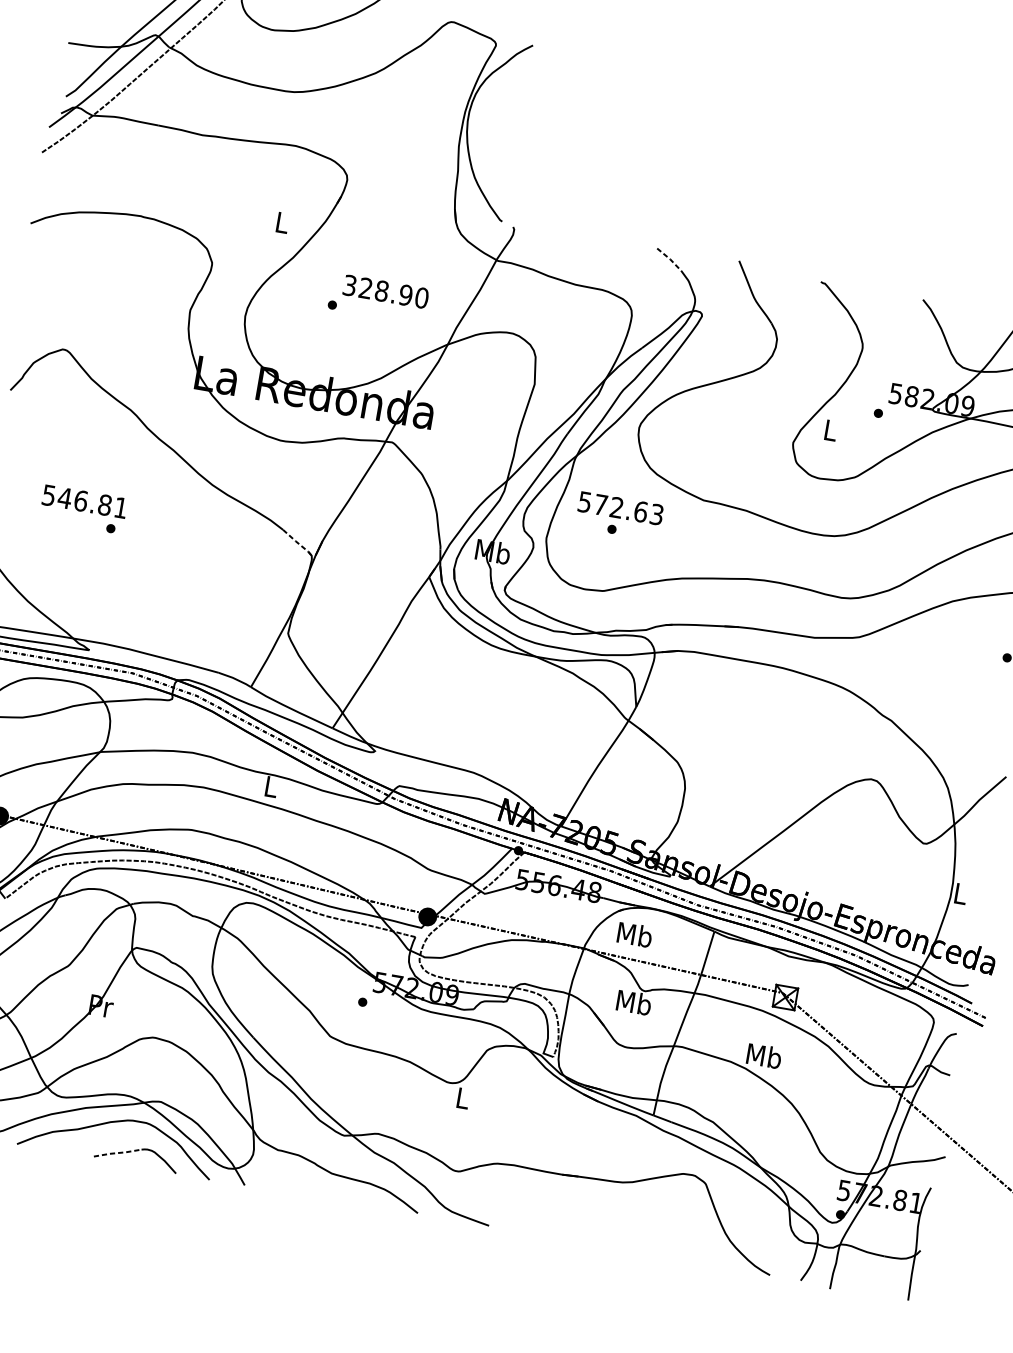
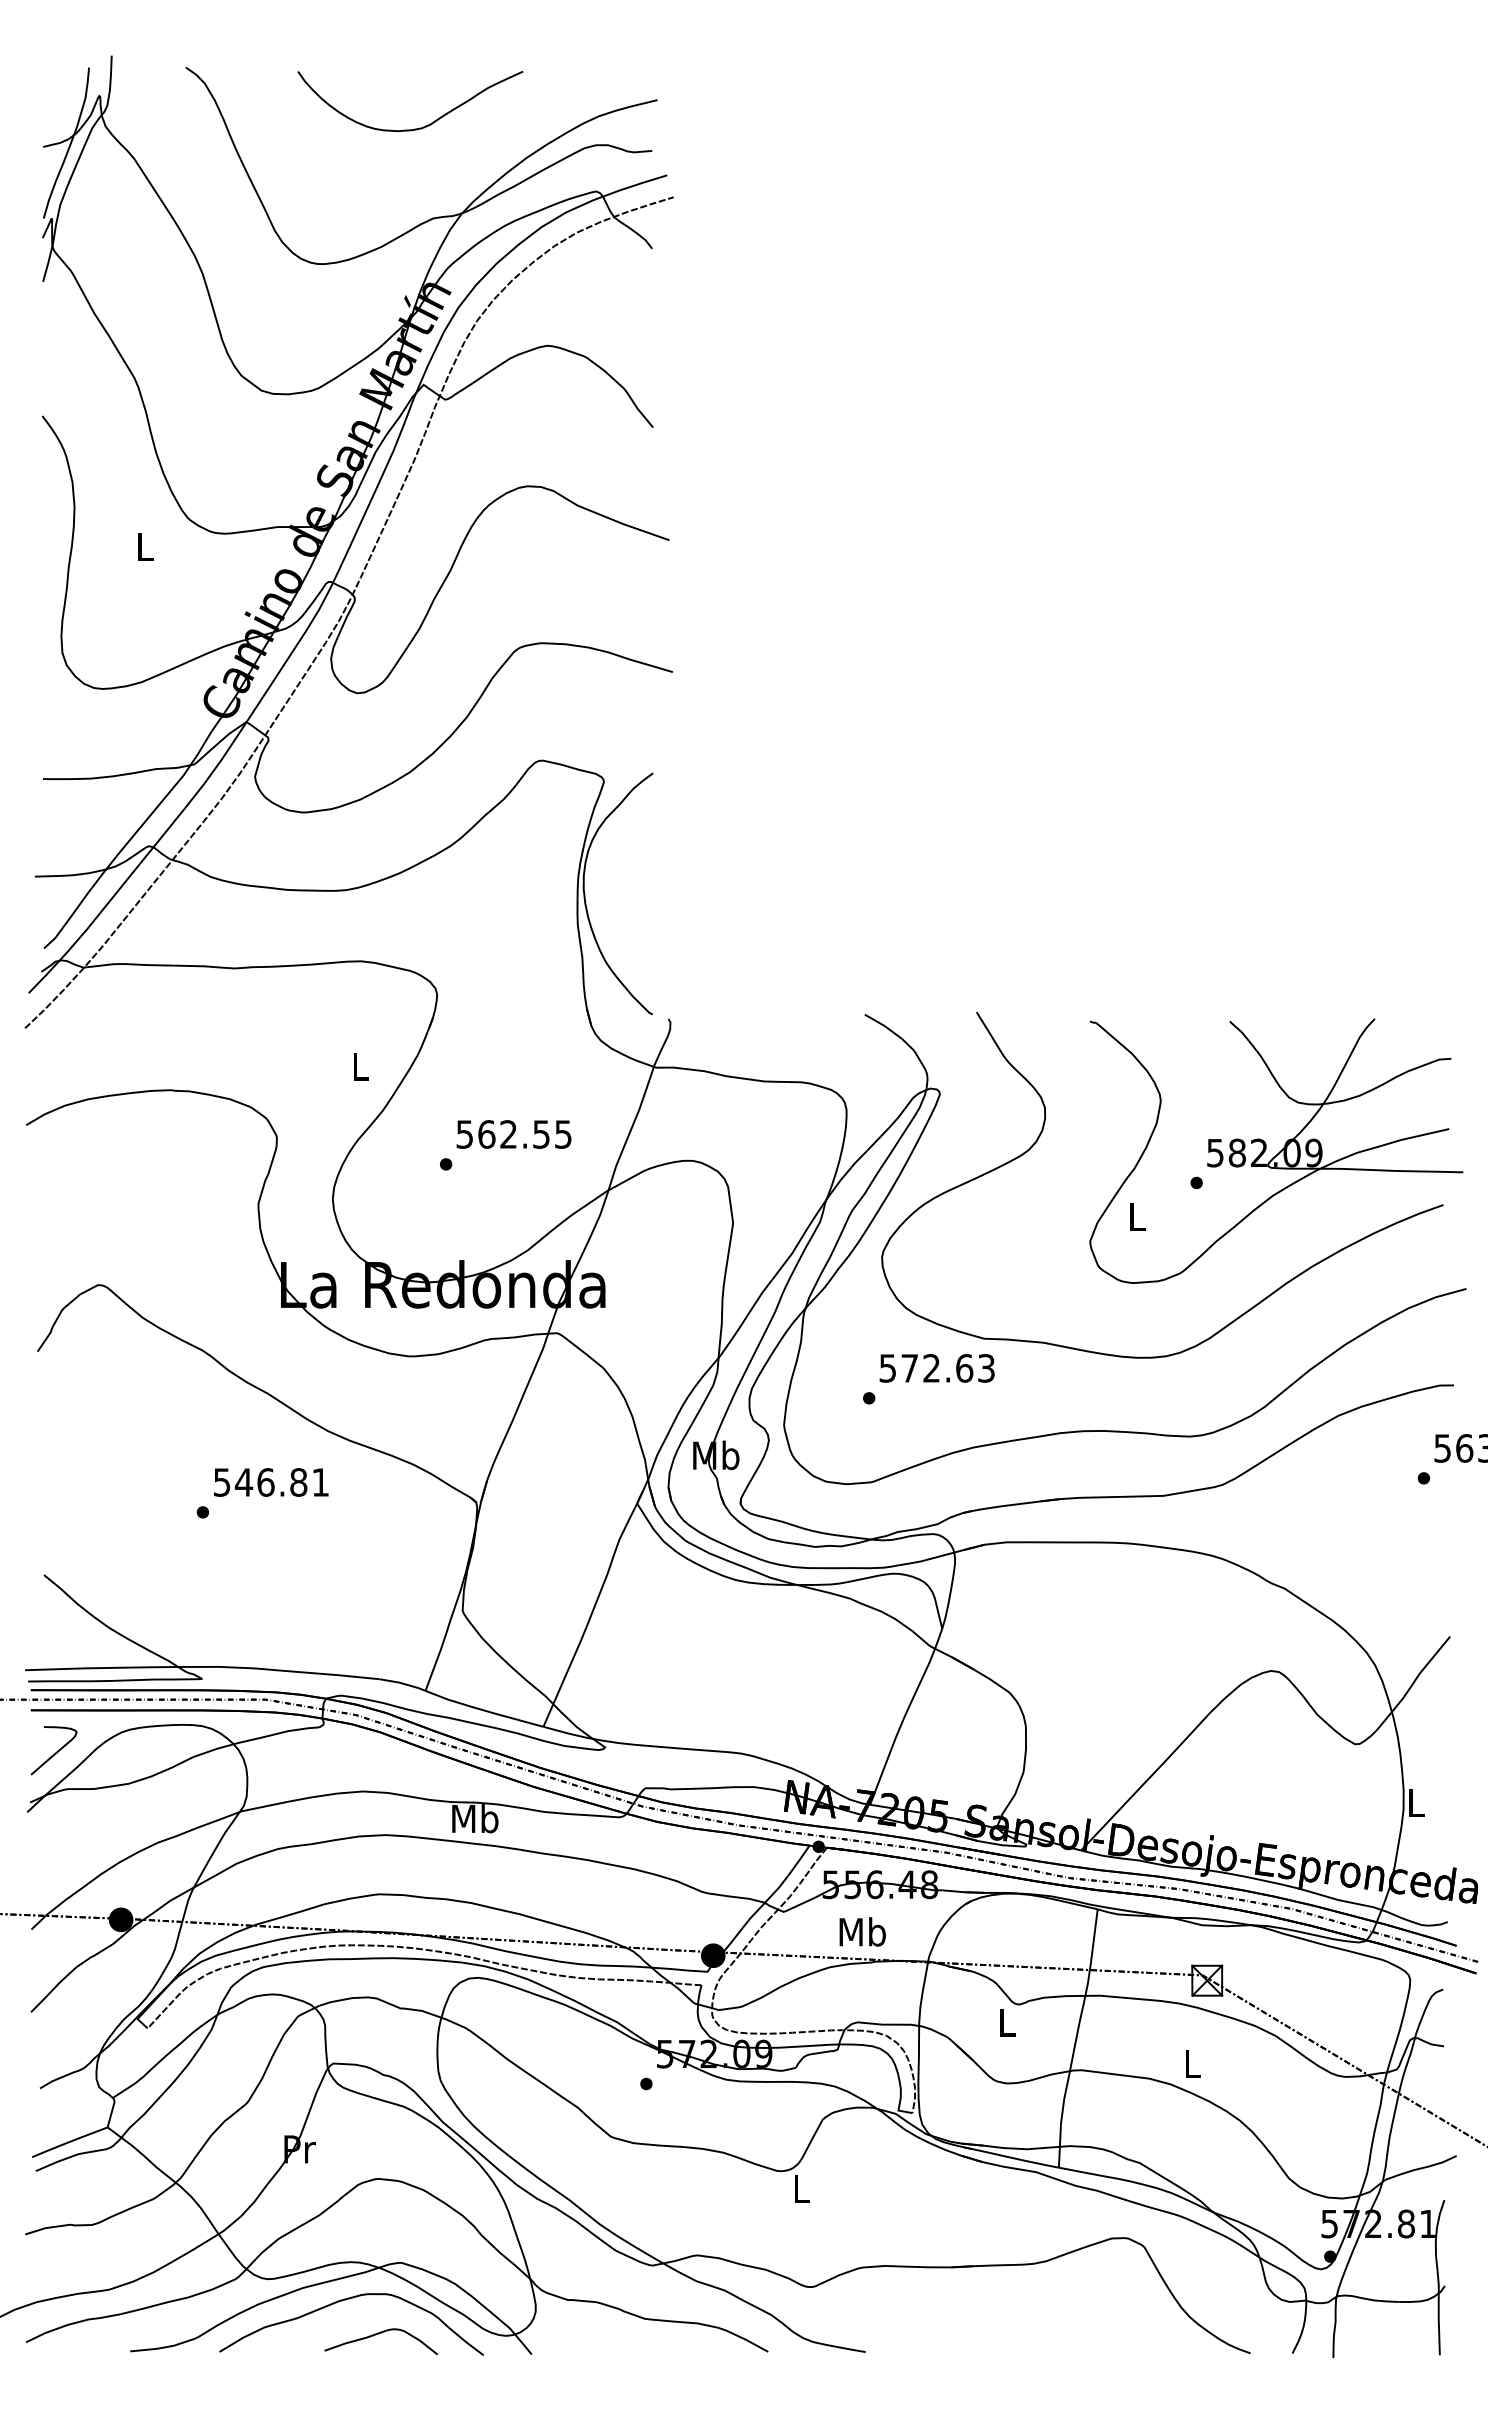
line: (670, 258) -> (884, 1025), dashed -> solid
text: (386, 291) -> (514, 1134), 328.90 -> 562.55
text: (85, 501) -> (271, 1482), moved
text: (620, 508) -> (936, 1368), moved
line: (297, 542) -> (454, 1488), dashed -> solid
text: (271, 786) -> (475, 1818), L -> Mb
text: (634, 934) -> (862, 1931), moved
text: (634, 1002) -> (1007, 2022), Mb -> L
text: (764, 1056) -> (1192, 2063), Mb -> L
line: (117, 1152) -> (355, 2340), dashed -> solid

